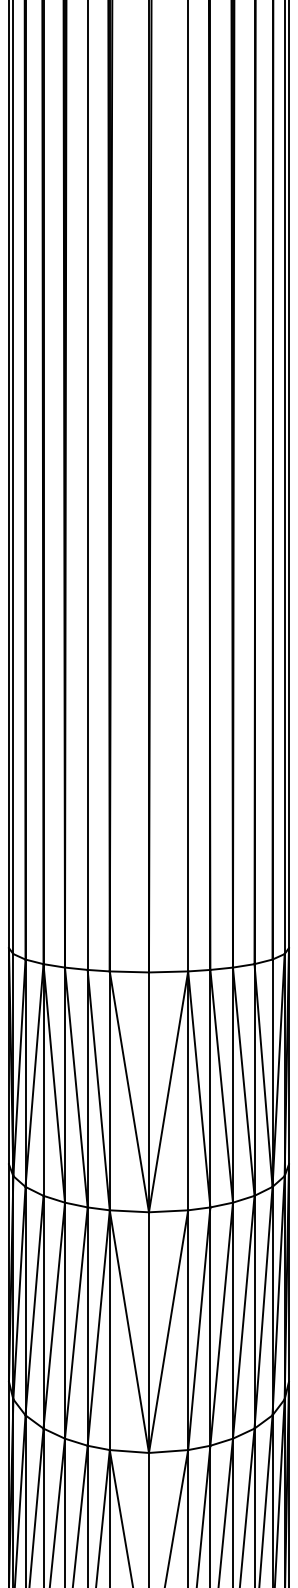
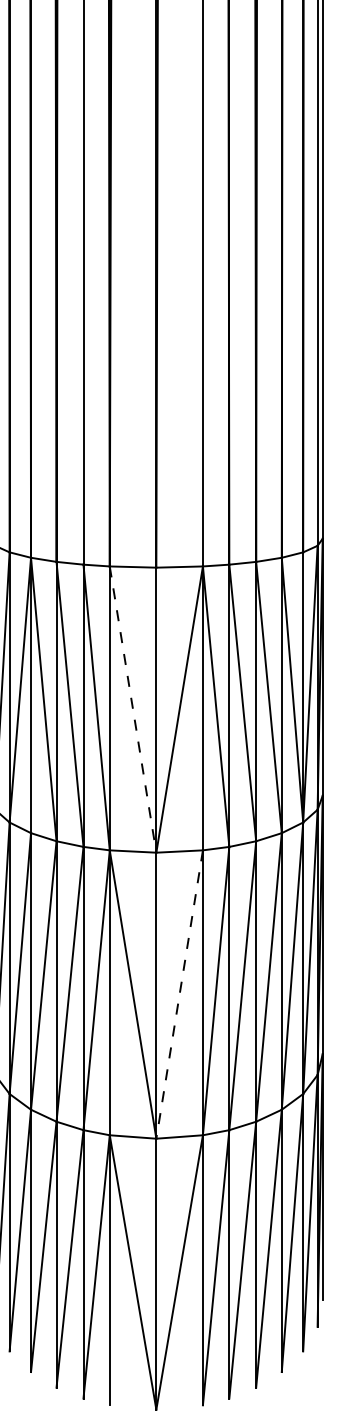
line: (129, 1092) -> (133, 710), solid -> dashed
line: (168, 1331) -> (179, 994), solid -> dashed

